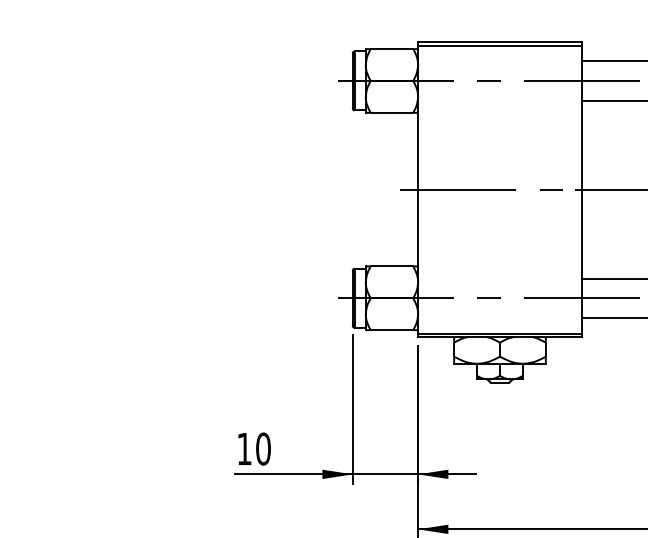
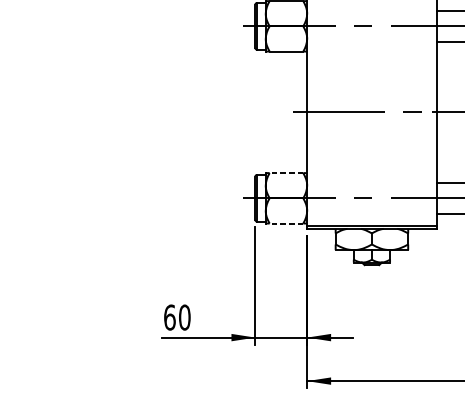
line: (391, 266) -> (286, 173), solid -> dashed
line: (391, 330) -> (286, 223), solid -> dashed
text: (244, 448) -> (169, 317), 10 -> 60

